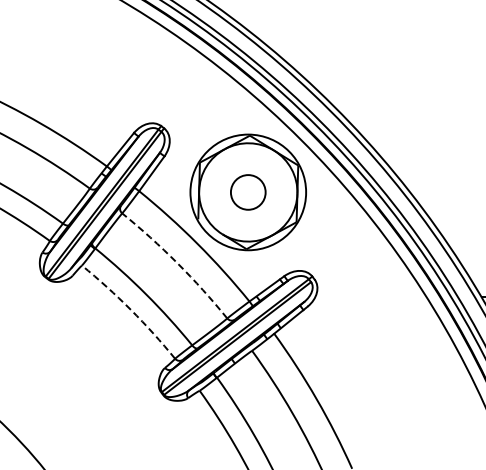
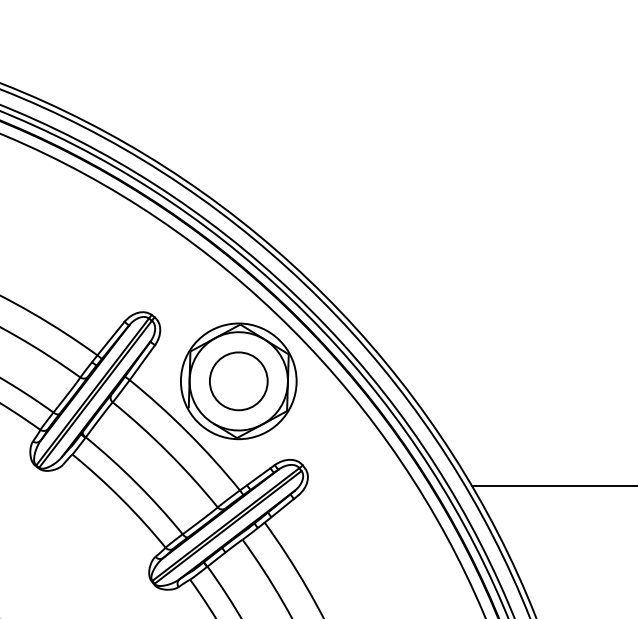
circle: (248, 192) -> (238, 381), size x1.67
arc: (177, 263) -> (167, 452), dashed -> solid
arc: (131, 309) -> (121, 498), dashed -> solid

